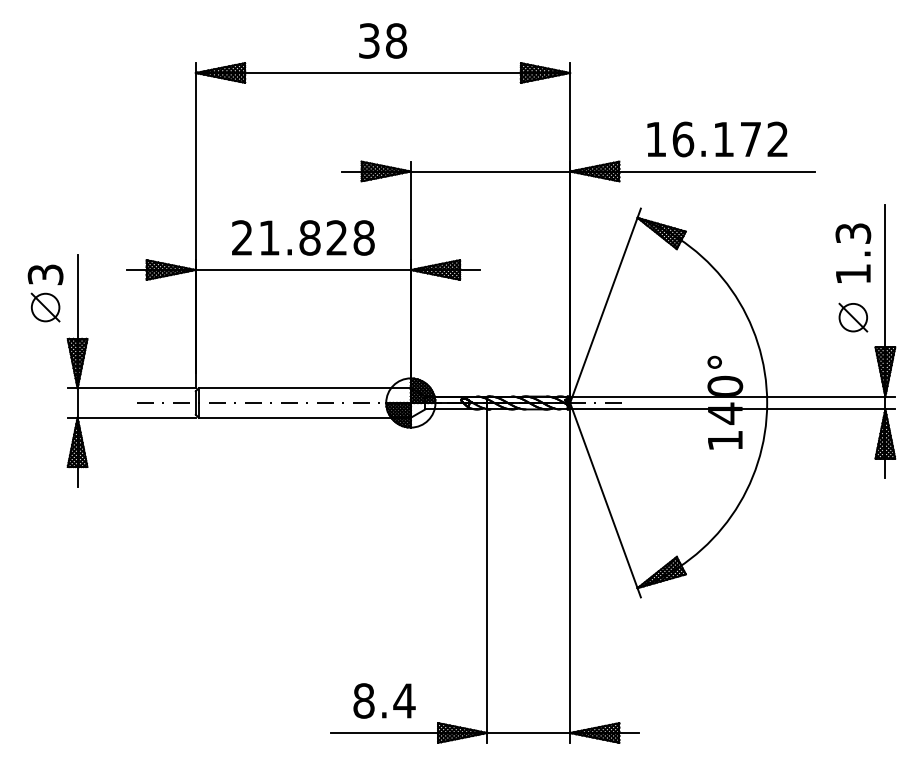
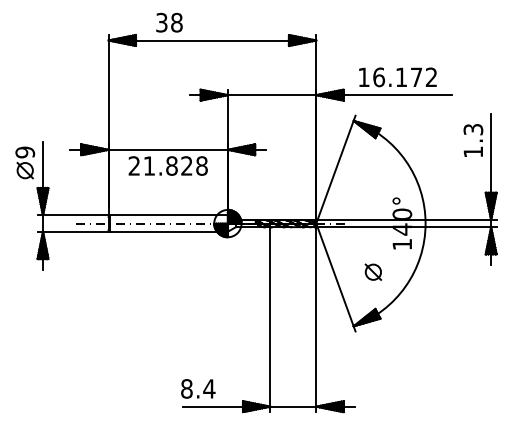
text: (383, 40) -> (169, 22), moved
text: (301, 237) -> (167, 165), moved
text: (44, 274) -> (24, 152), 3 -> 9
part: (853, 316) -> (373, 271), moved
text: (384, 700) -> (198, 388), moved

